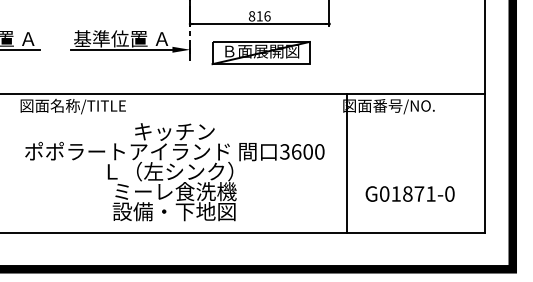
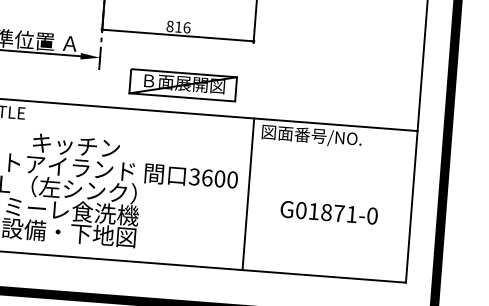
part: (260, 53) -> (182, 85), moved
line: (347, 163) -> (248, 193), moved
text: (409, 193) -> (328, 212), moved

